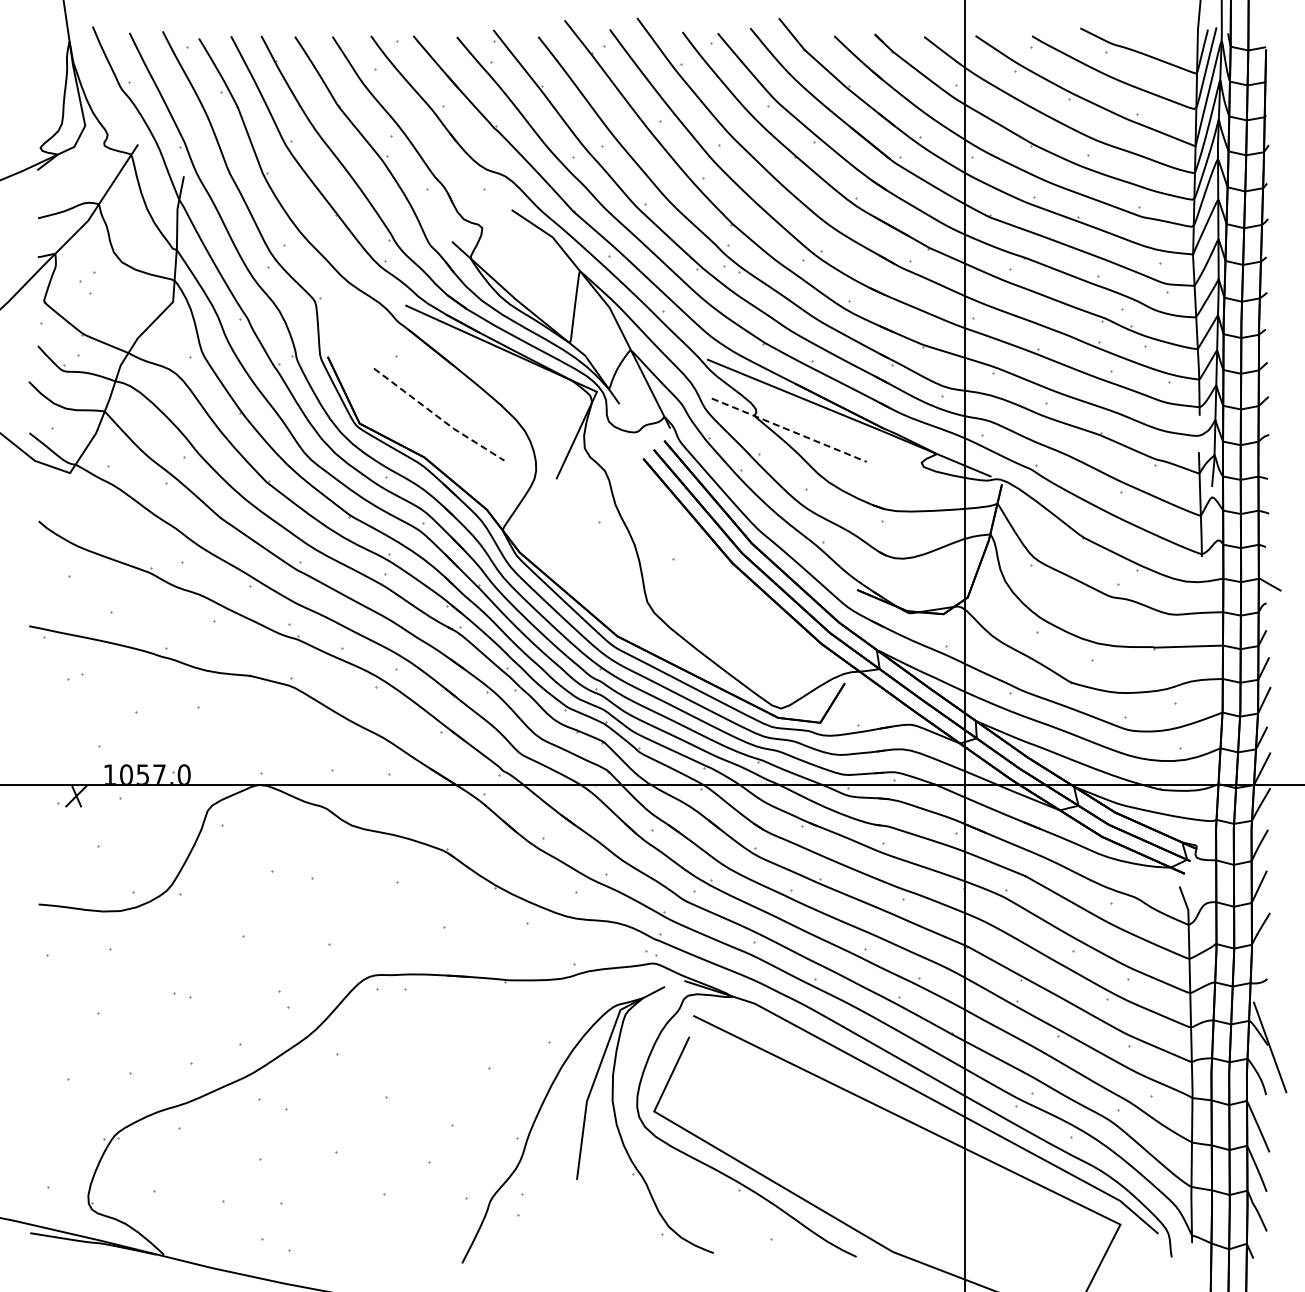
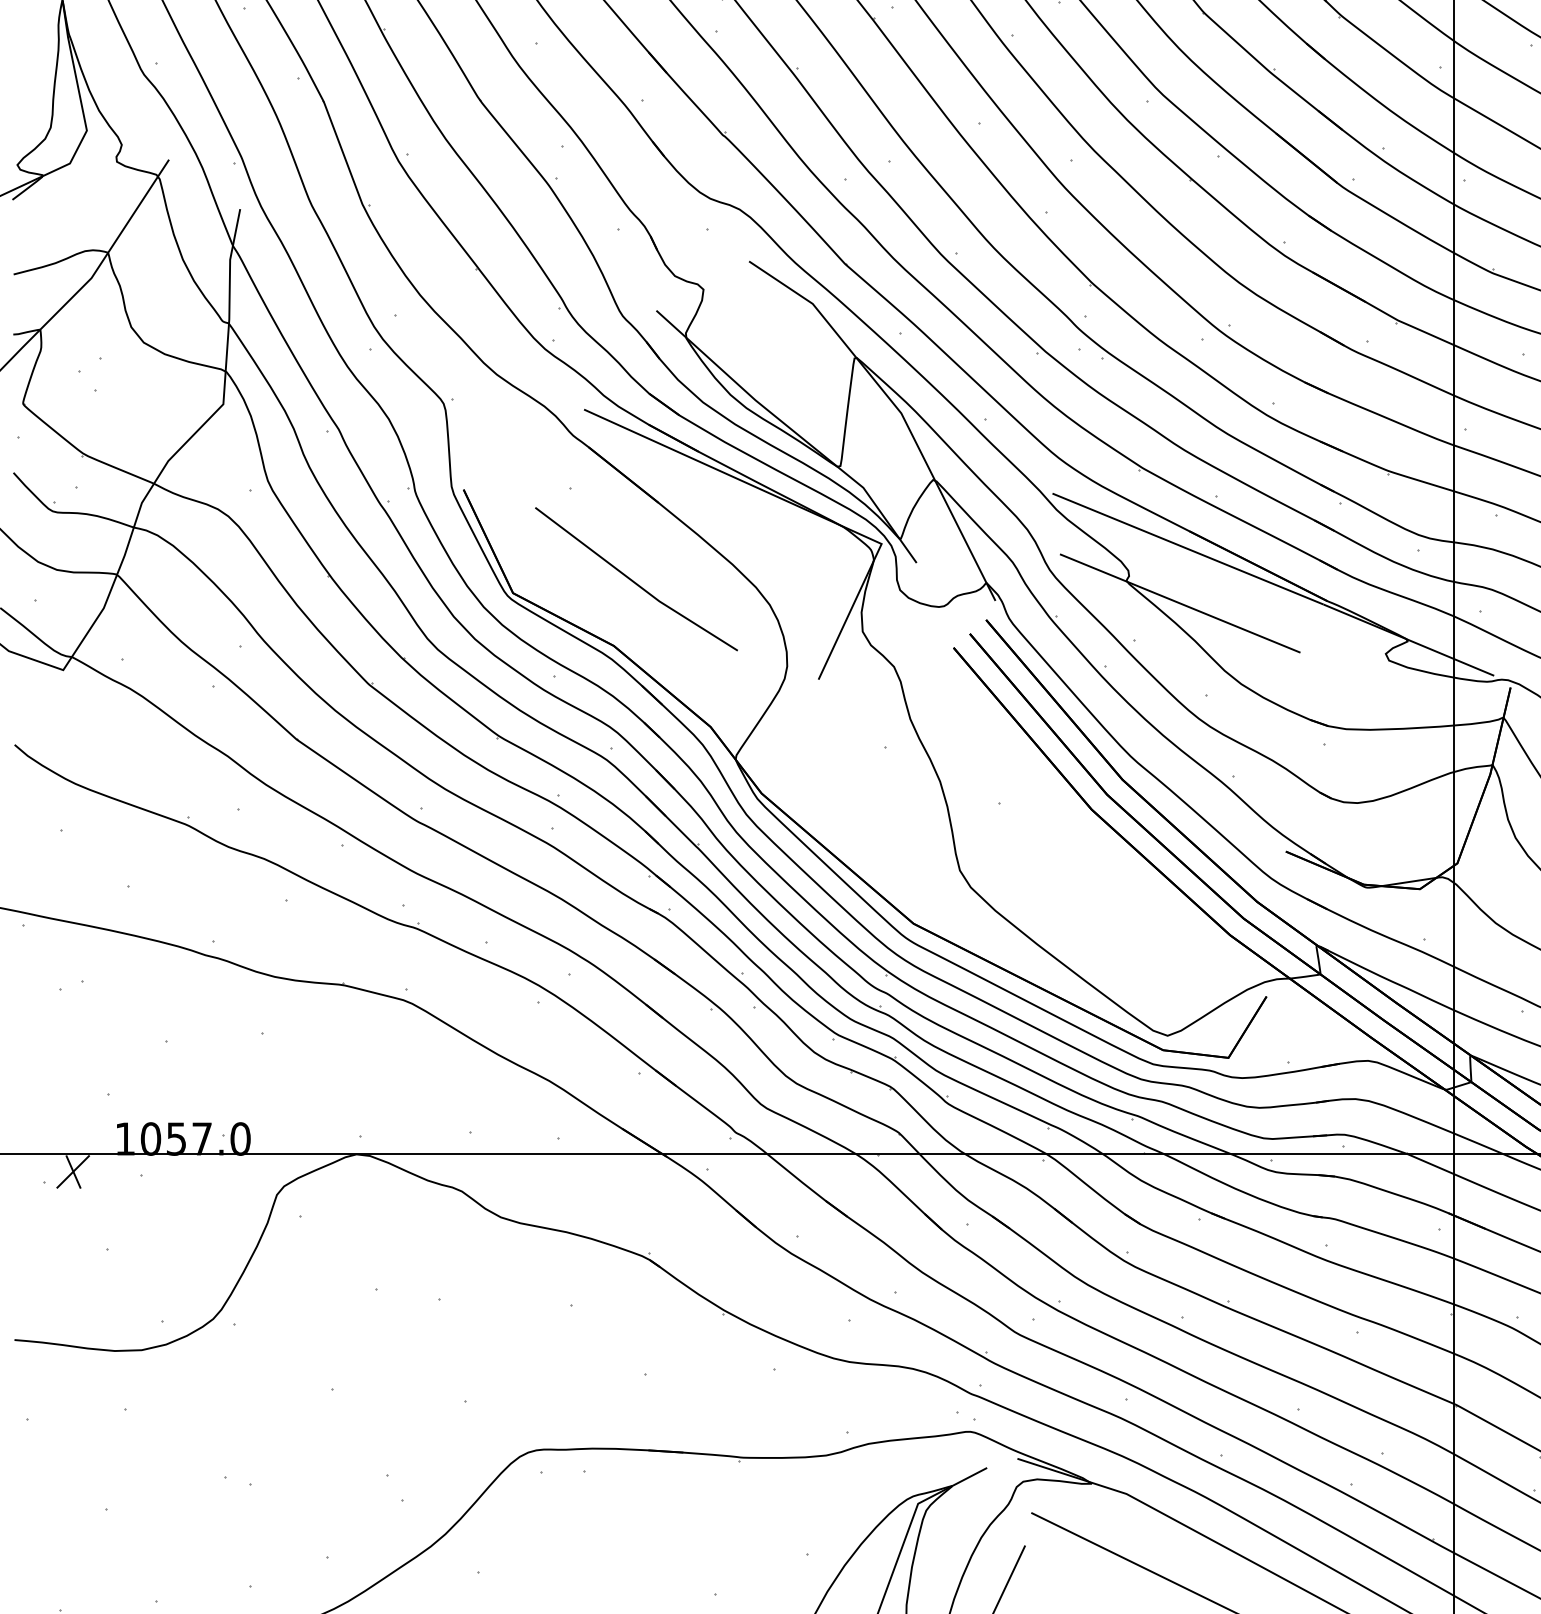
line: (438, 416) -> (635, 582), dashed -> solid
line: (789, 430) -> (1180, 603), dashed -> solid

